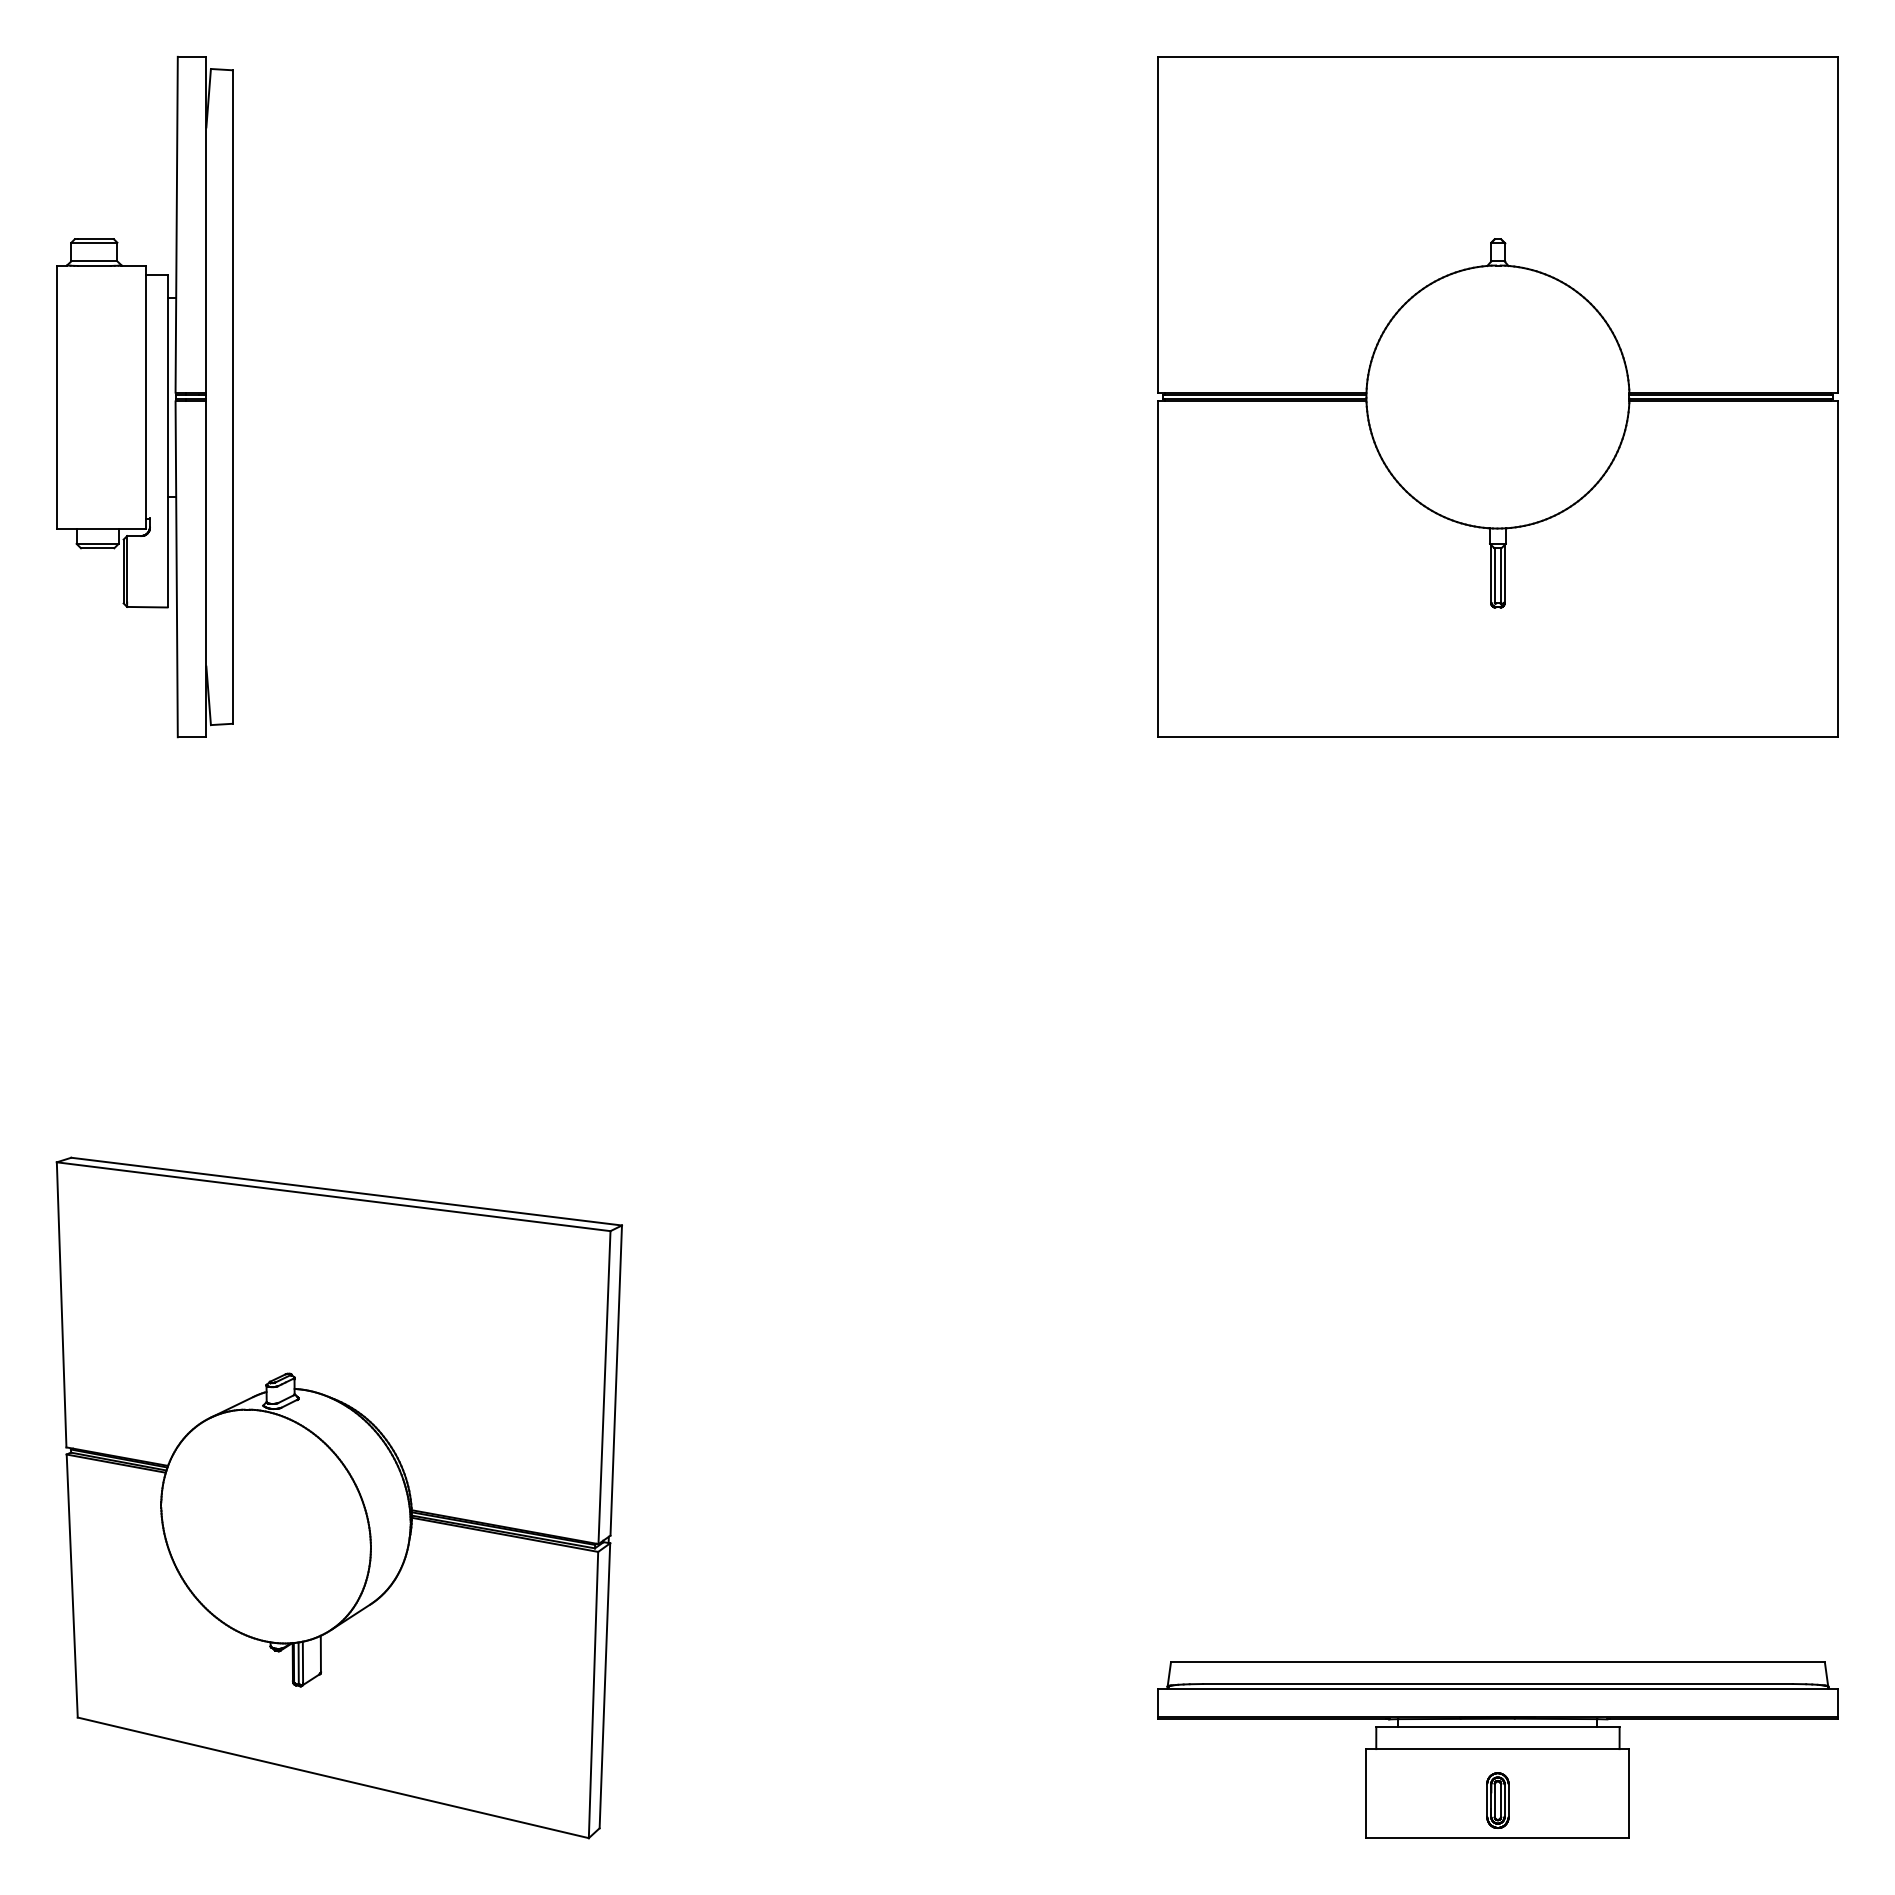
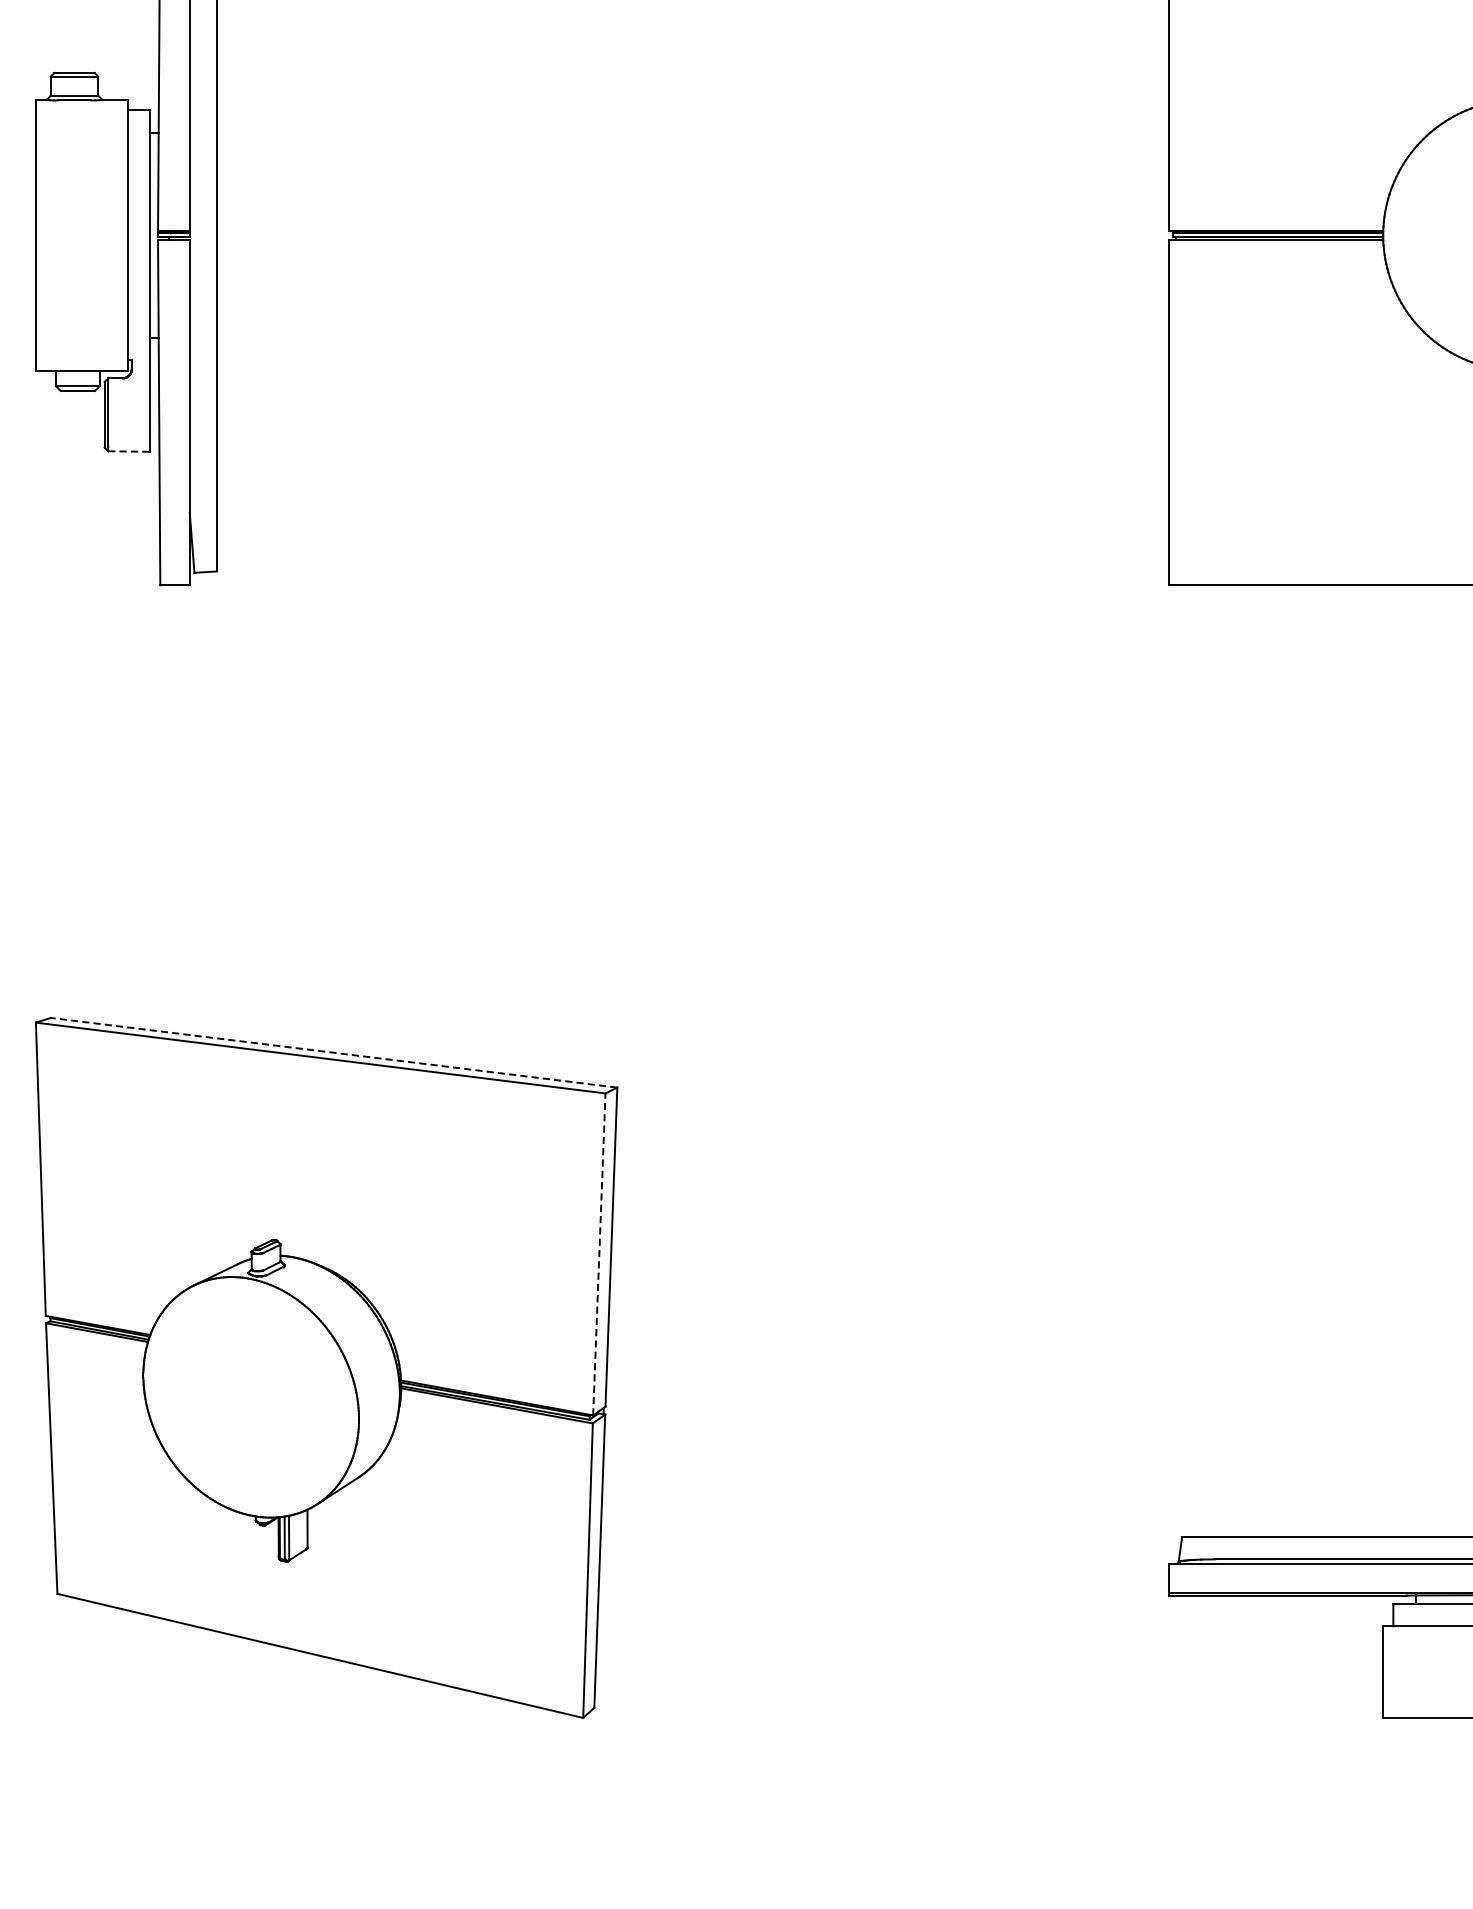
line: (147, 607) -> (129, 451), solid -> dashed
line: (346, 1191) -> (333, 1052), solid -> dashed
line: (604, 1387) -> (599, 1254), solid -> dashed

